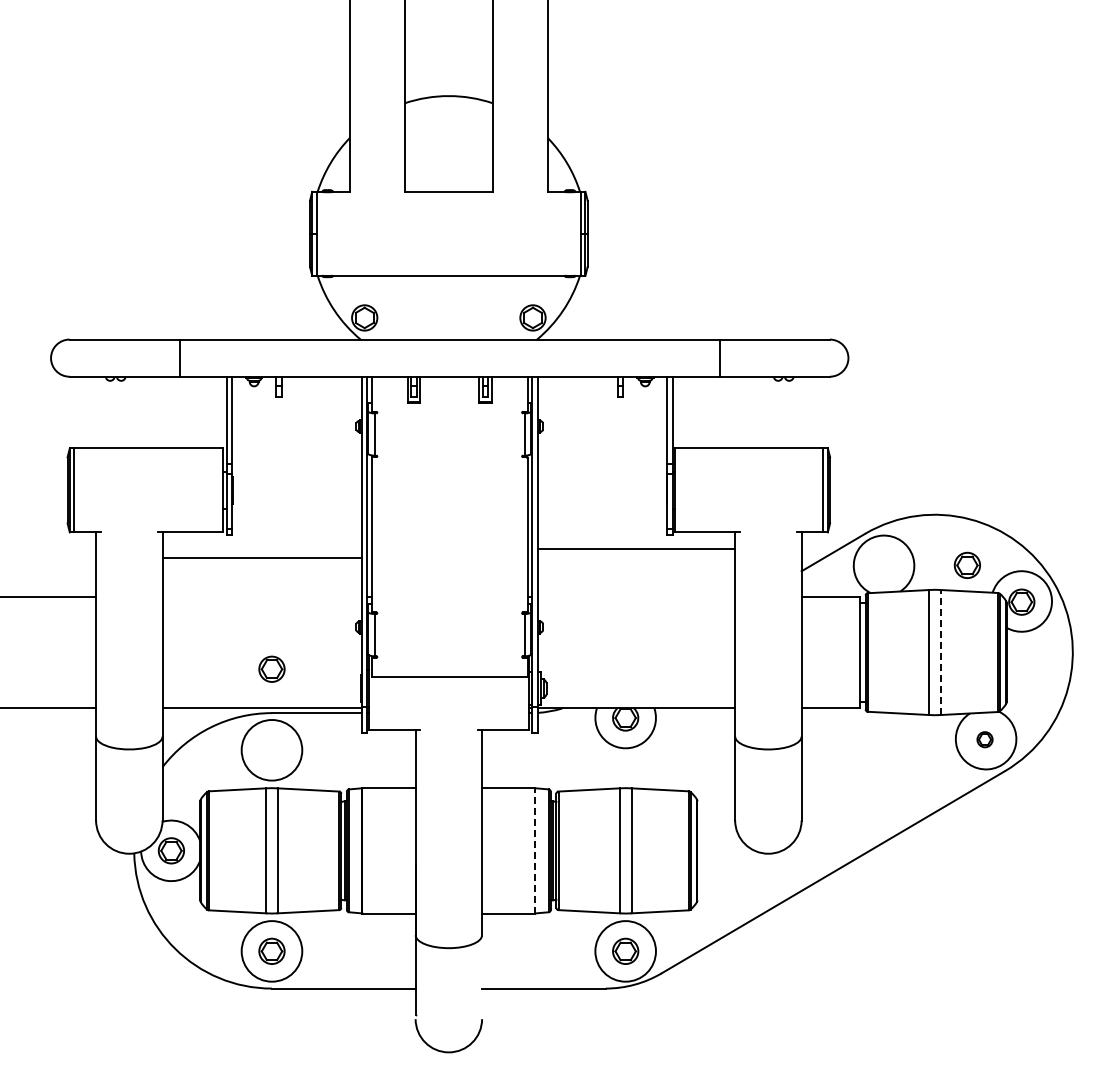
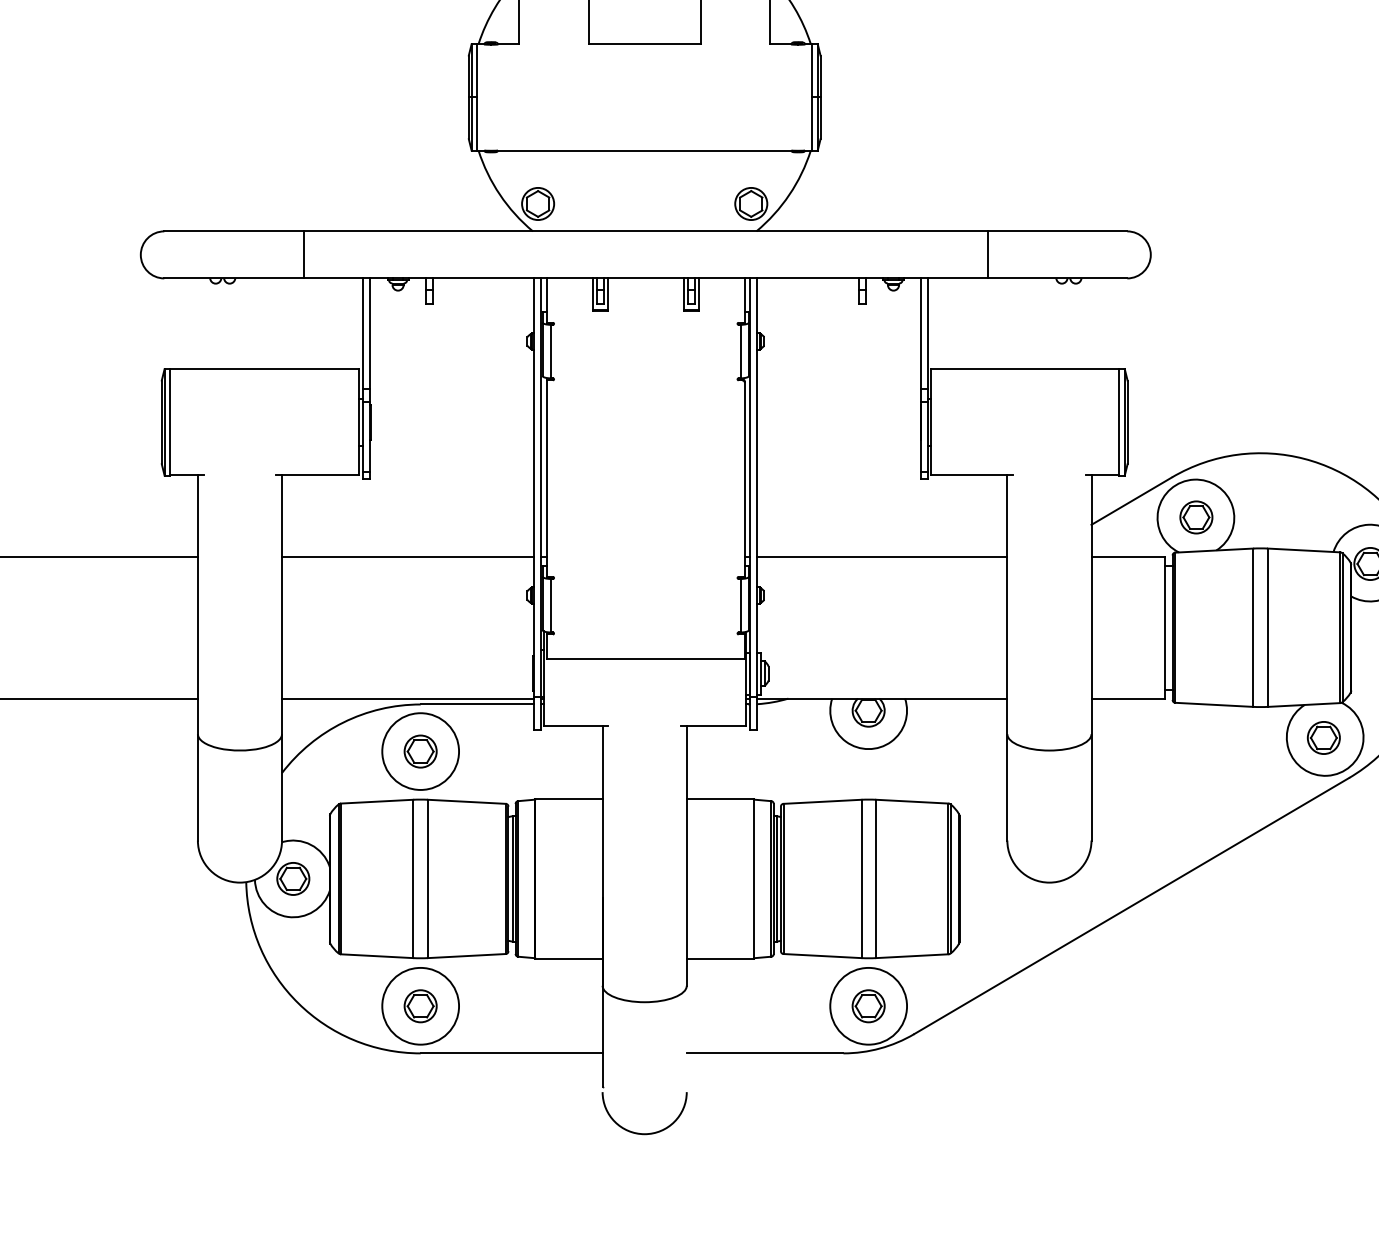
line: (636, 548) -> (882, 556), moved
line: (261, 557) -> (407, 556), moved
part: (966, 564) -> (1195, 516), moved
line: (940, 652) -> (1267, 627), dashed -> solid
part: (271, 668) -> (420, 750), moved
part: (984, 739) -> (1323, 737), size x1.67
line: (535, 850) -> (754, 878), dashed -> solid

